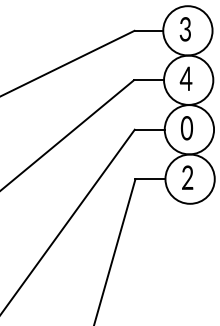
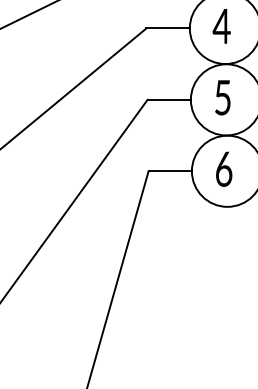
text: (186, 128) -> (222, 98), 0 -> 5
text: (187, 177) -> (223, 168), 2 -> 6

